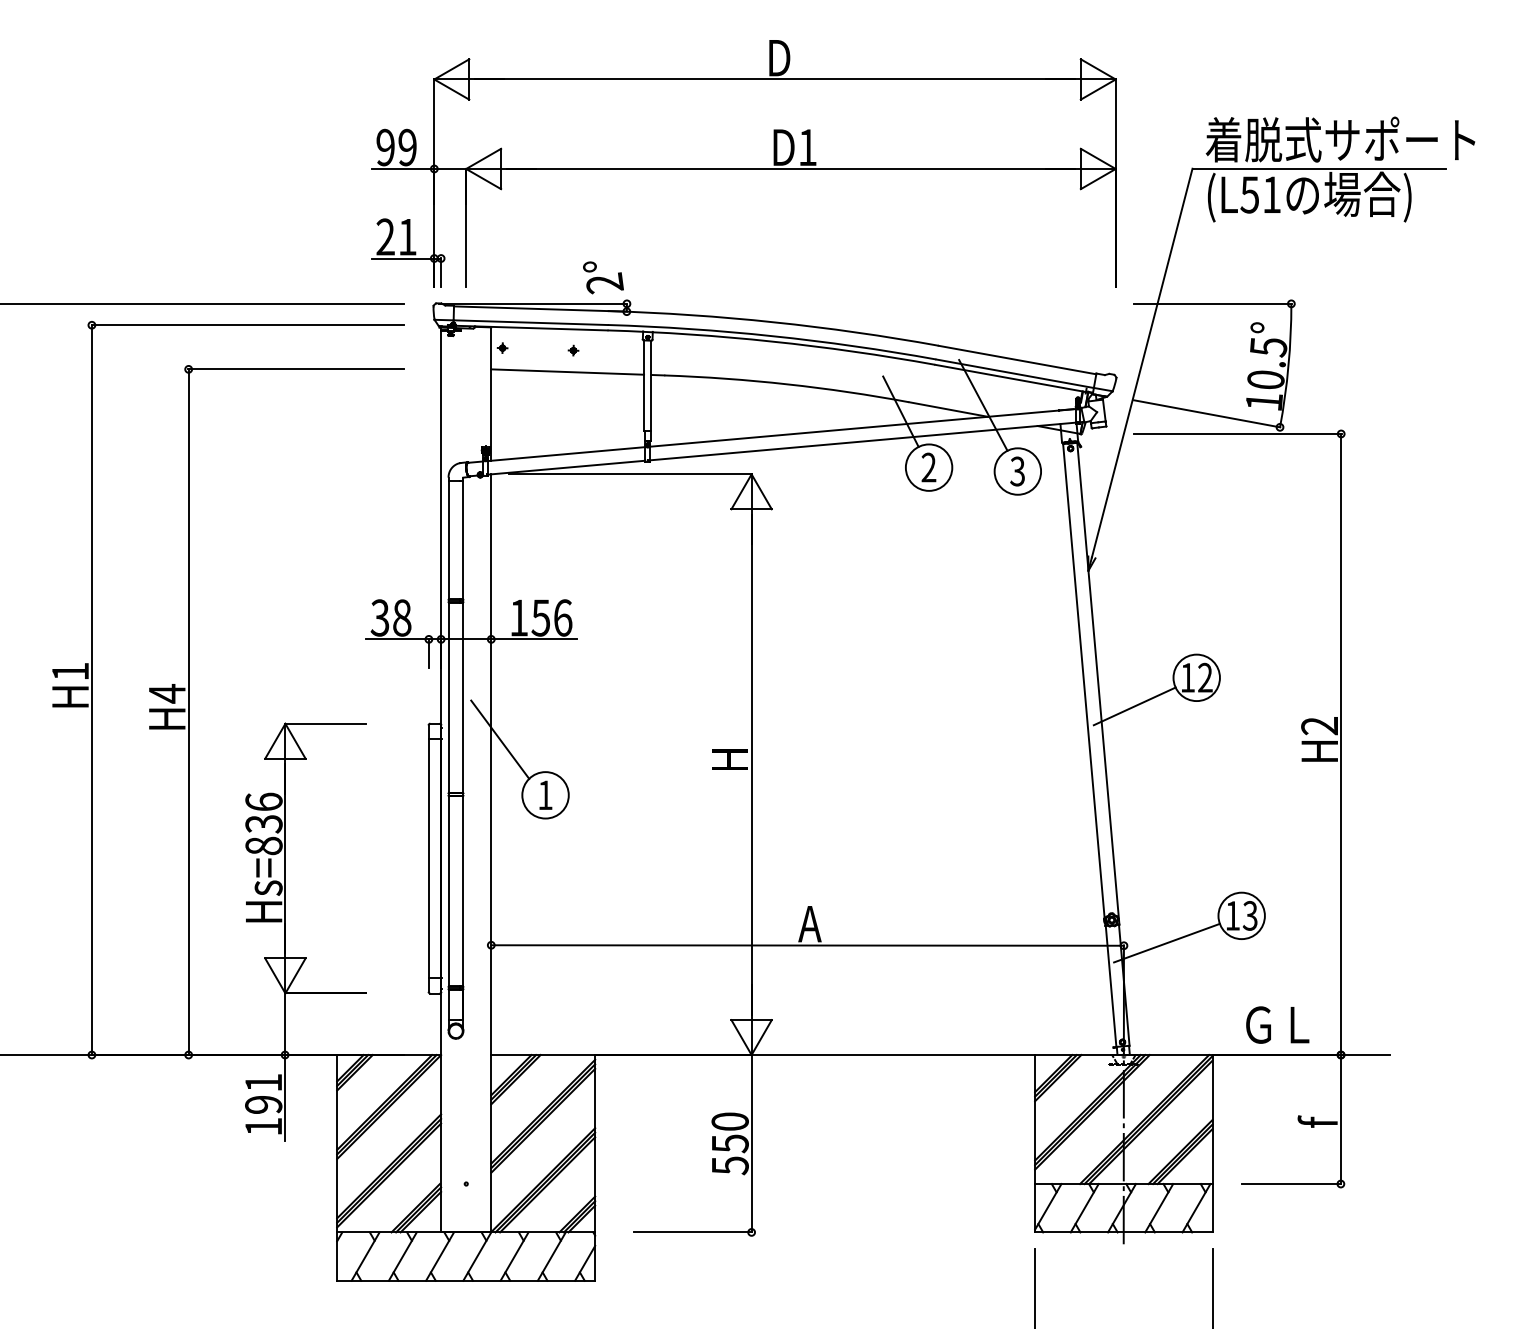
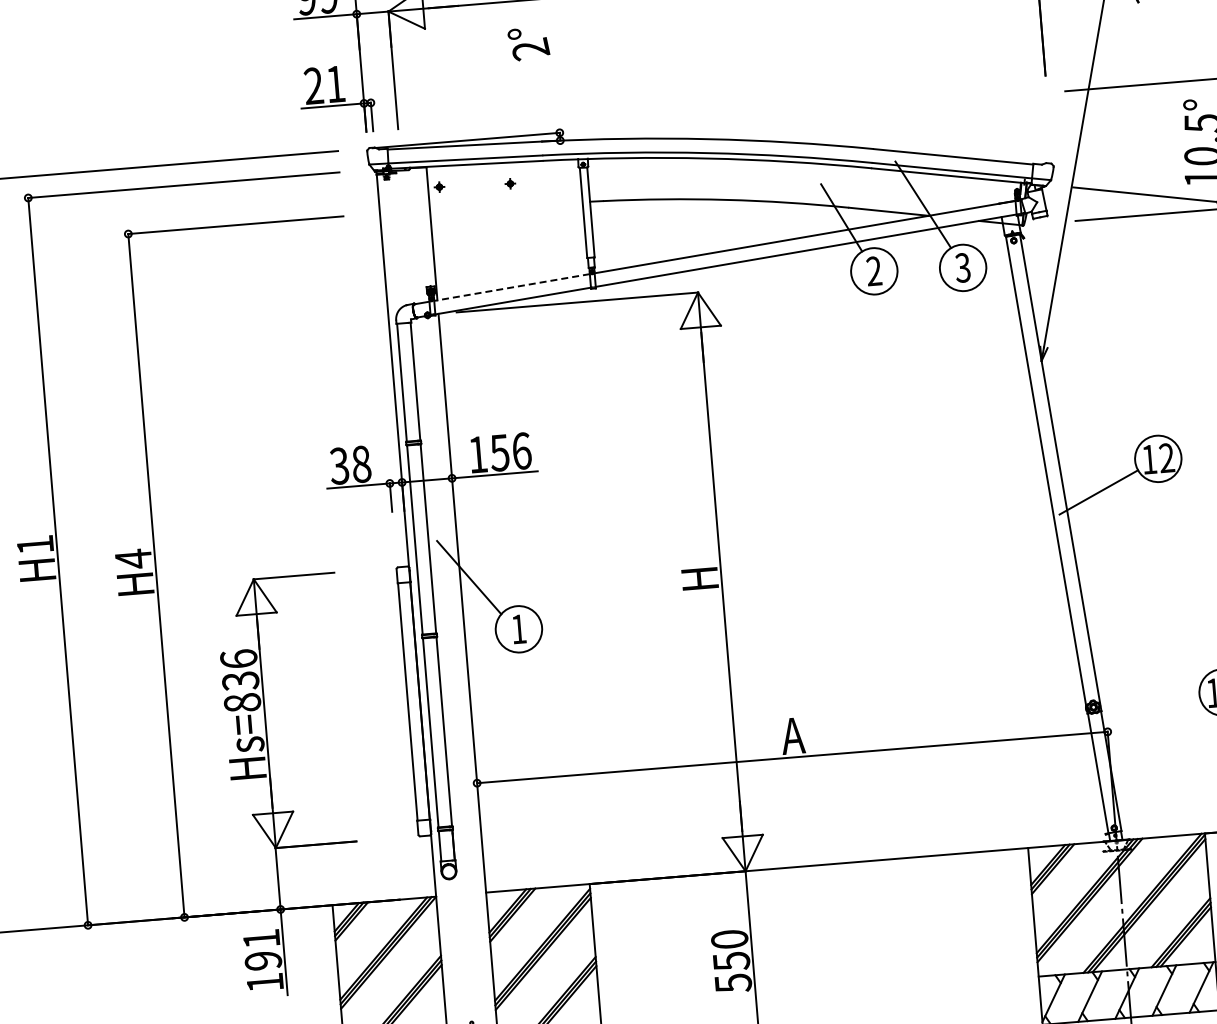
text: (603, 277) -> (528, 43), moved
line: (567, 371) -> (506, 205), removed
line: (566, 454) -> (511, 287), solid -> dashed
line: (1166, 942) -> (1149, 725), removed

